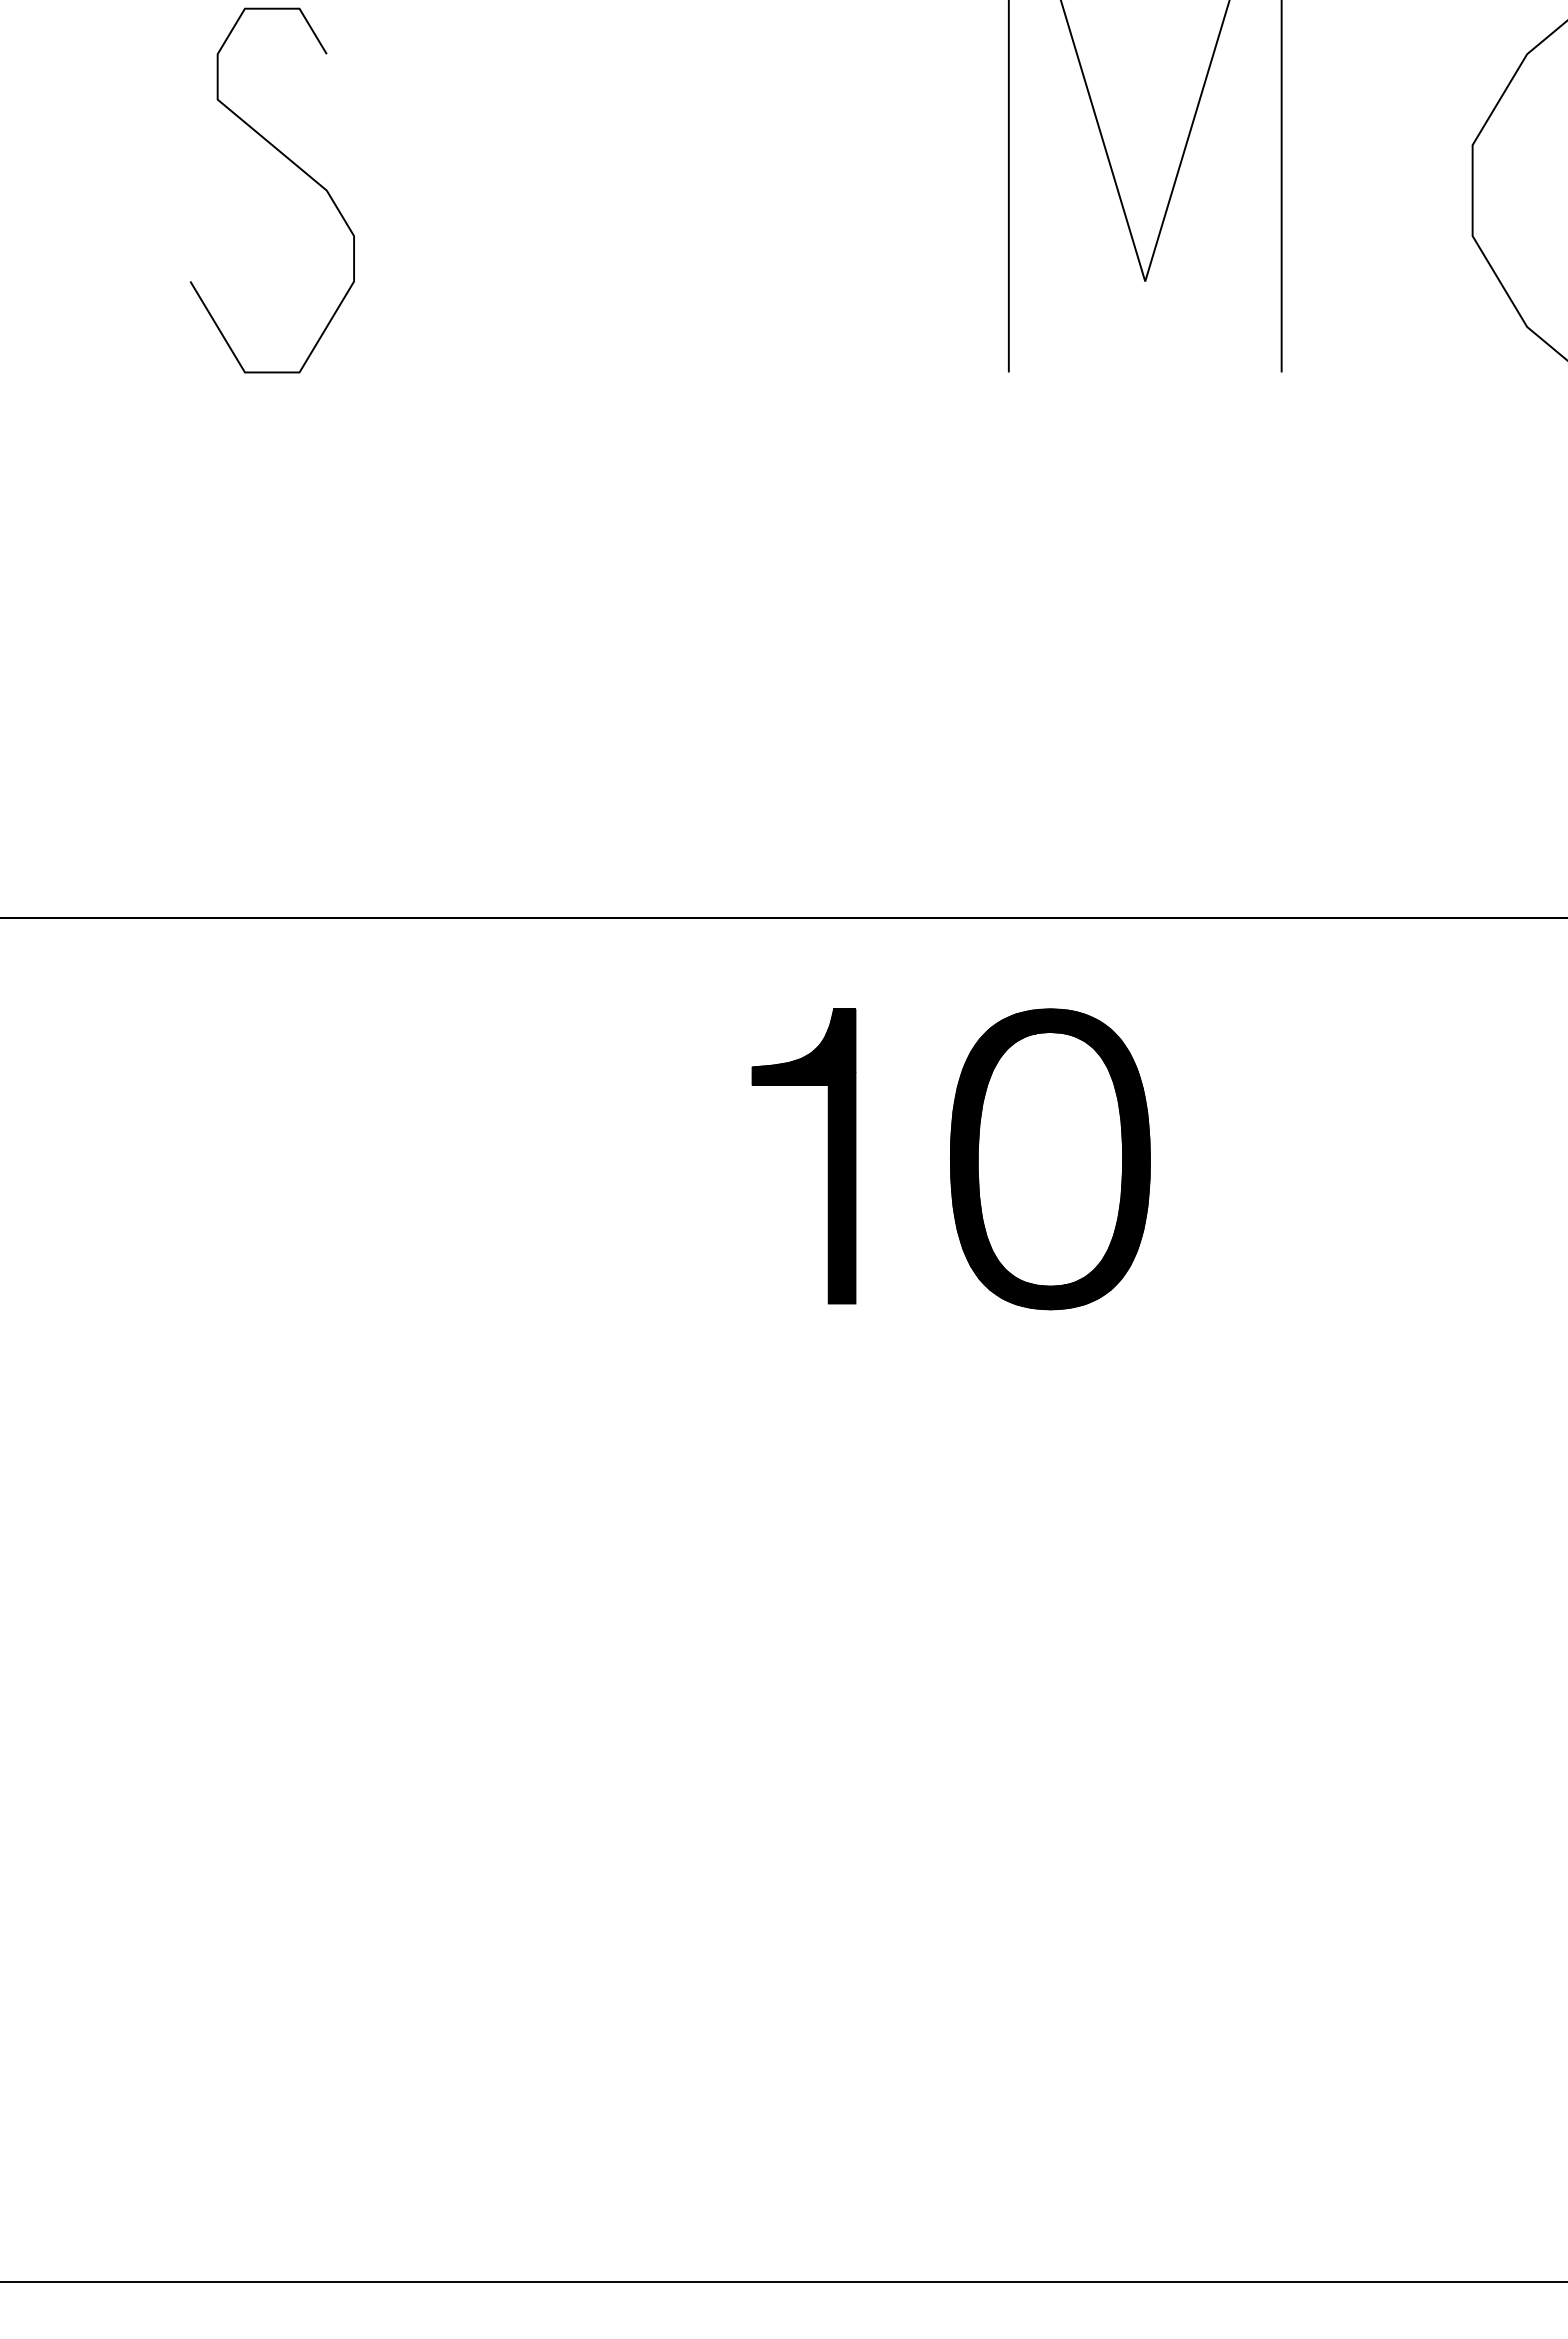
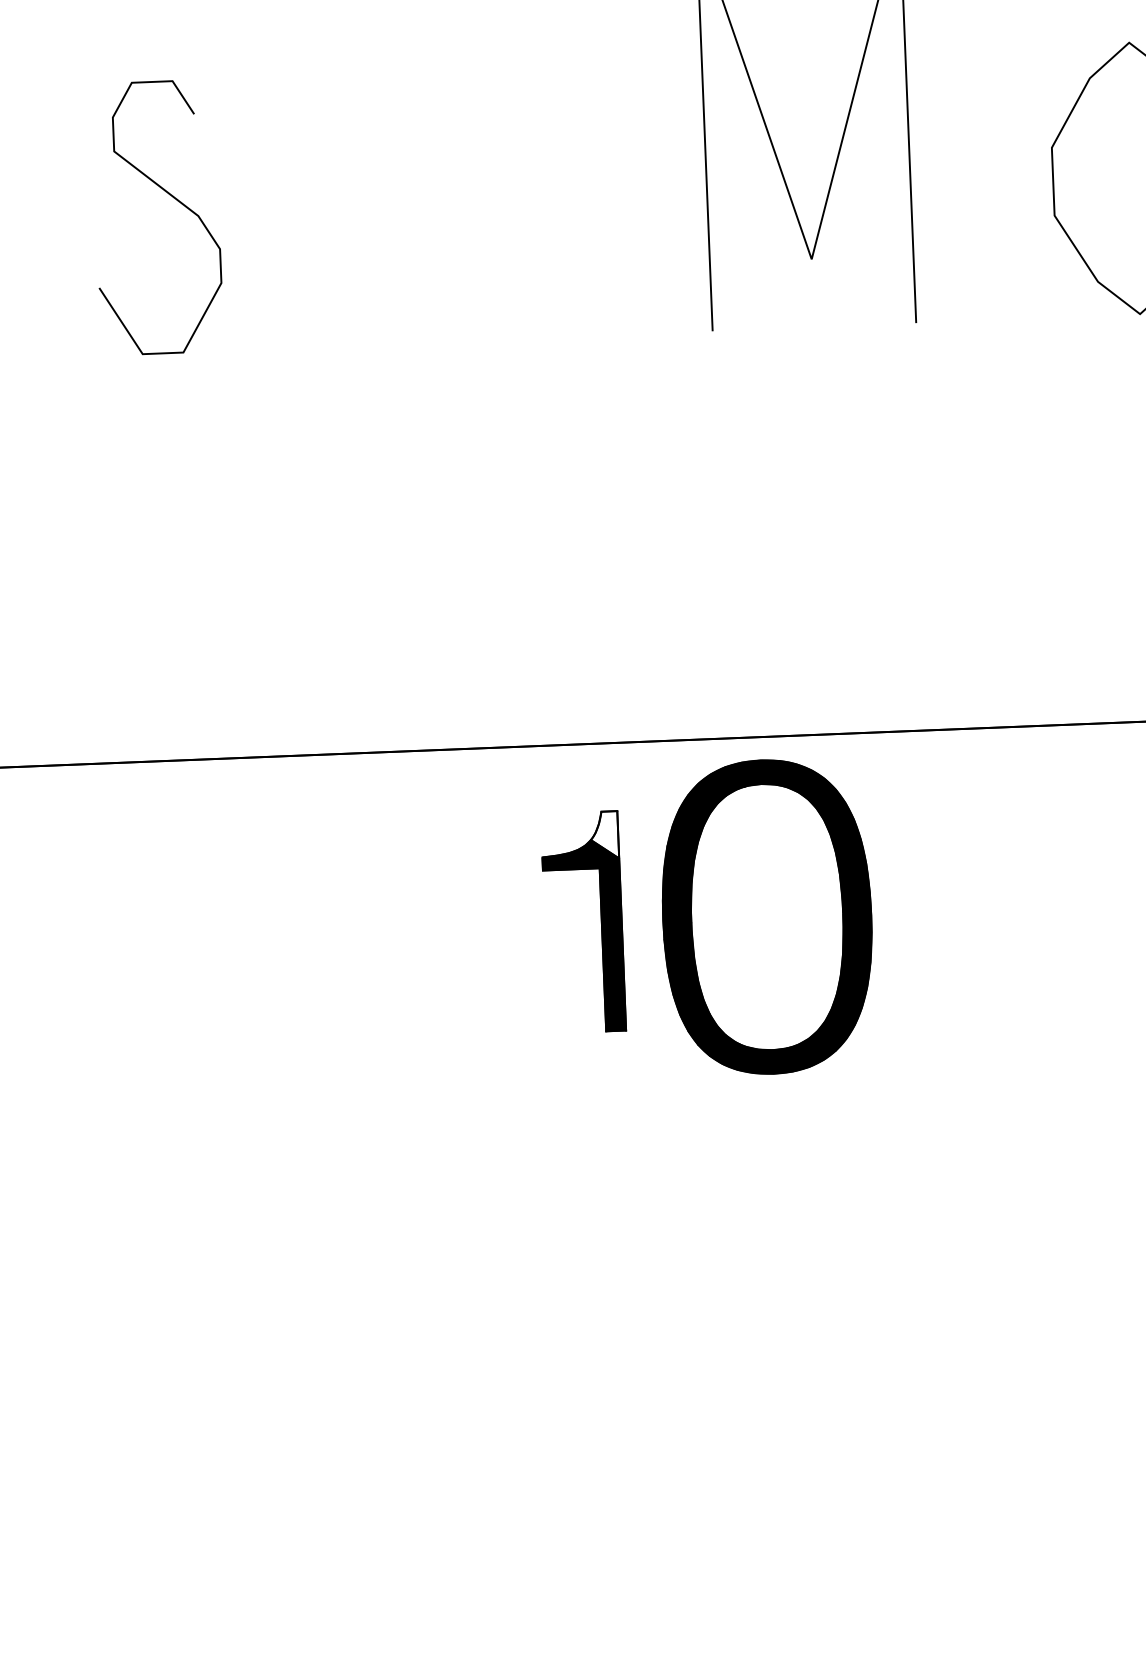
fill: (836, 1040) -> (604, 834), removed
part: (1050, 1159) -> (767, 917), size x1.4

